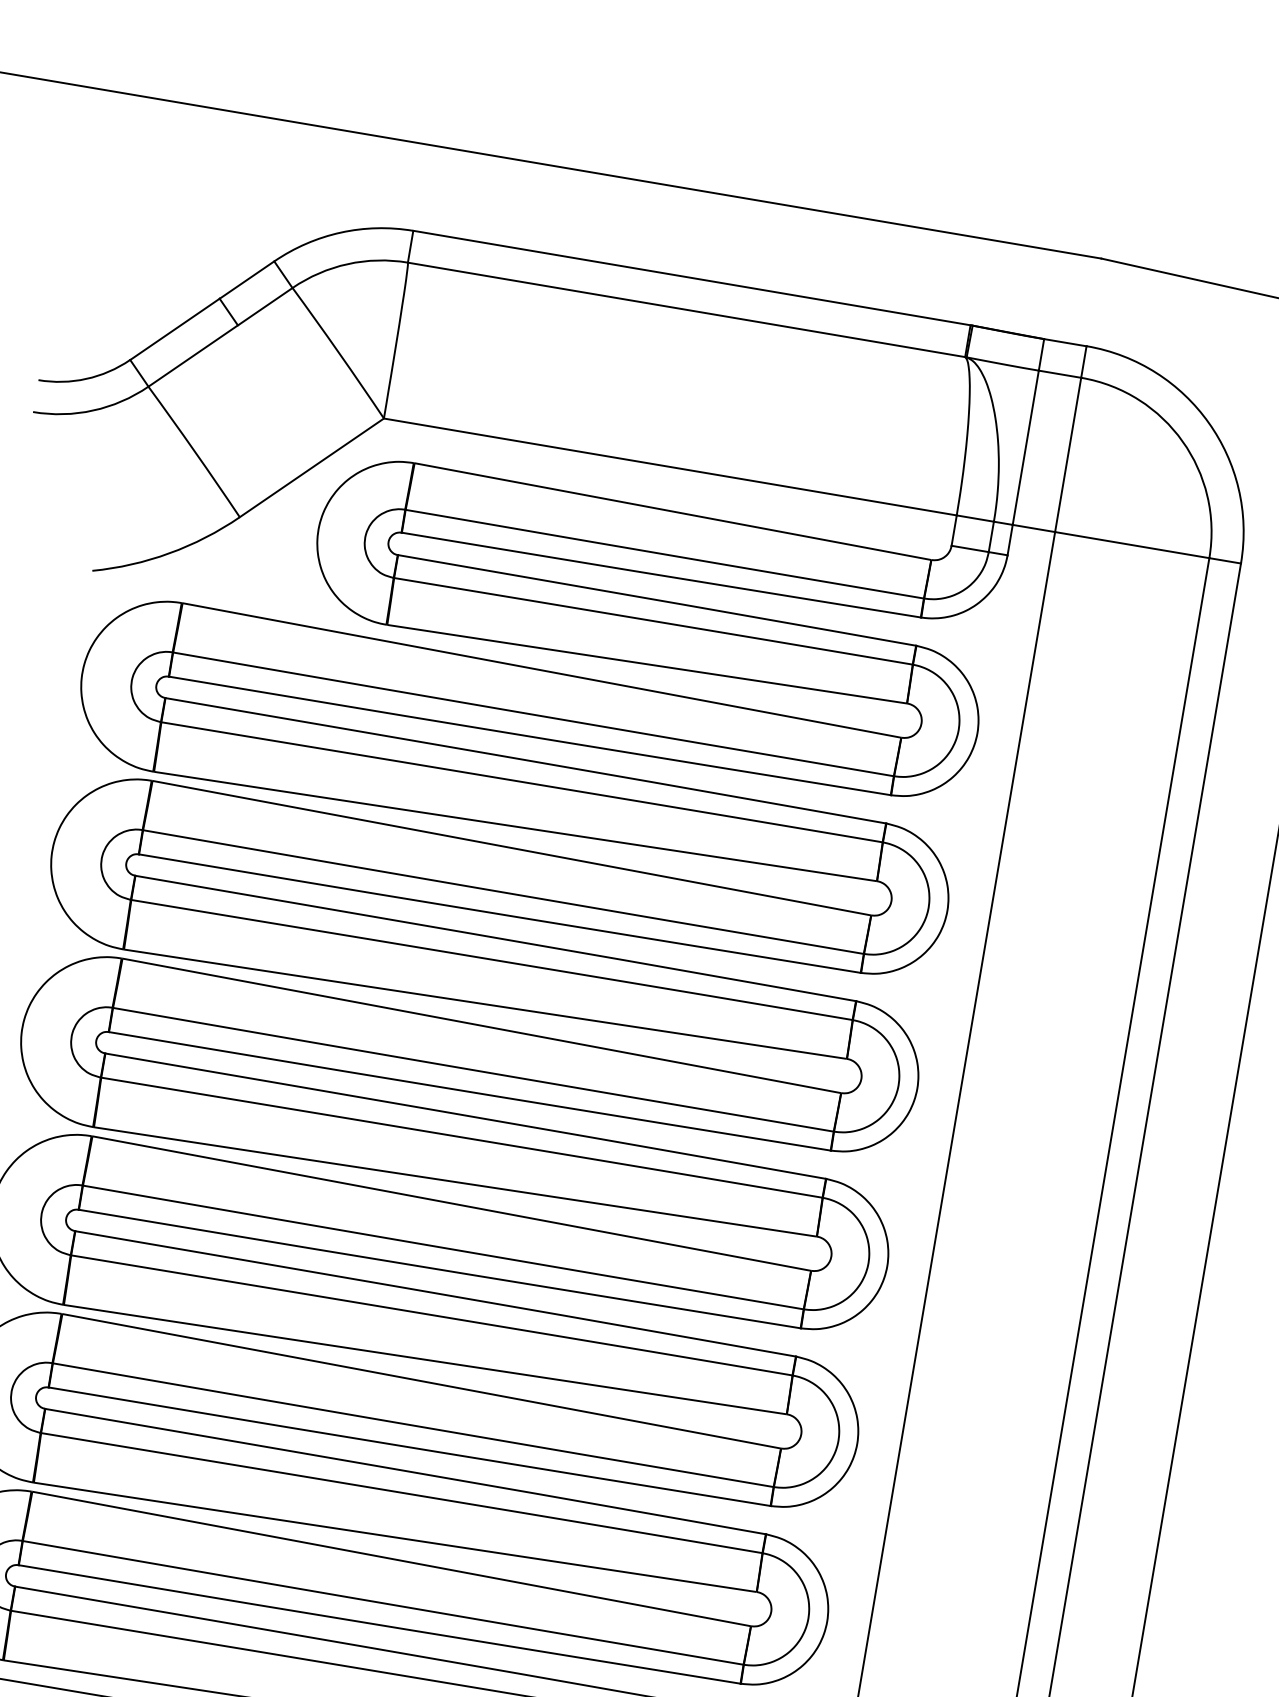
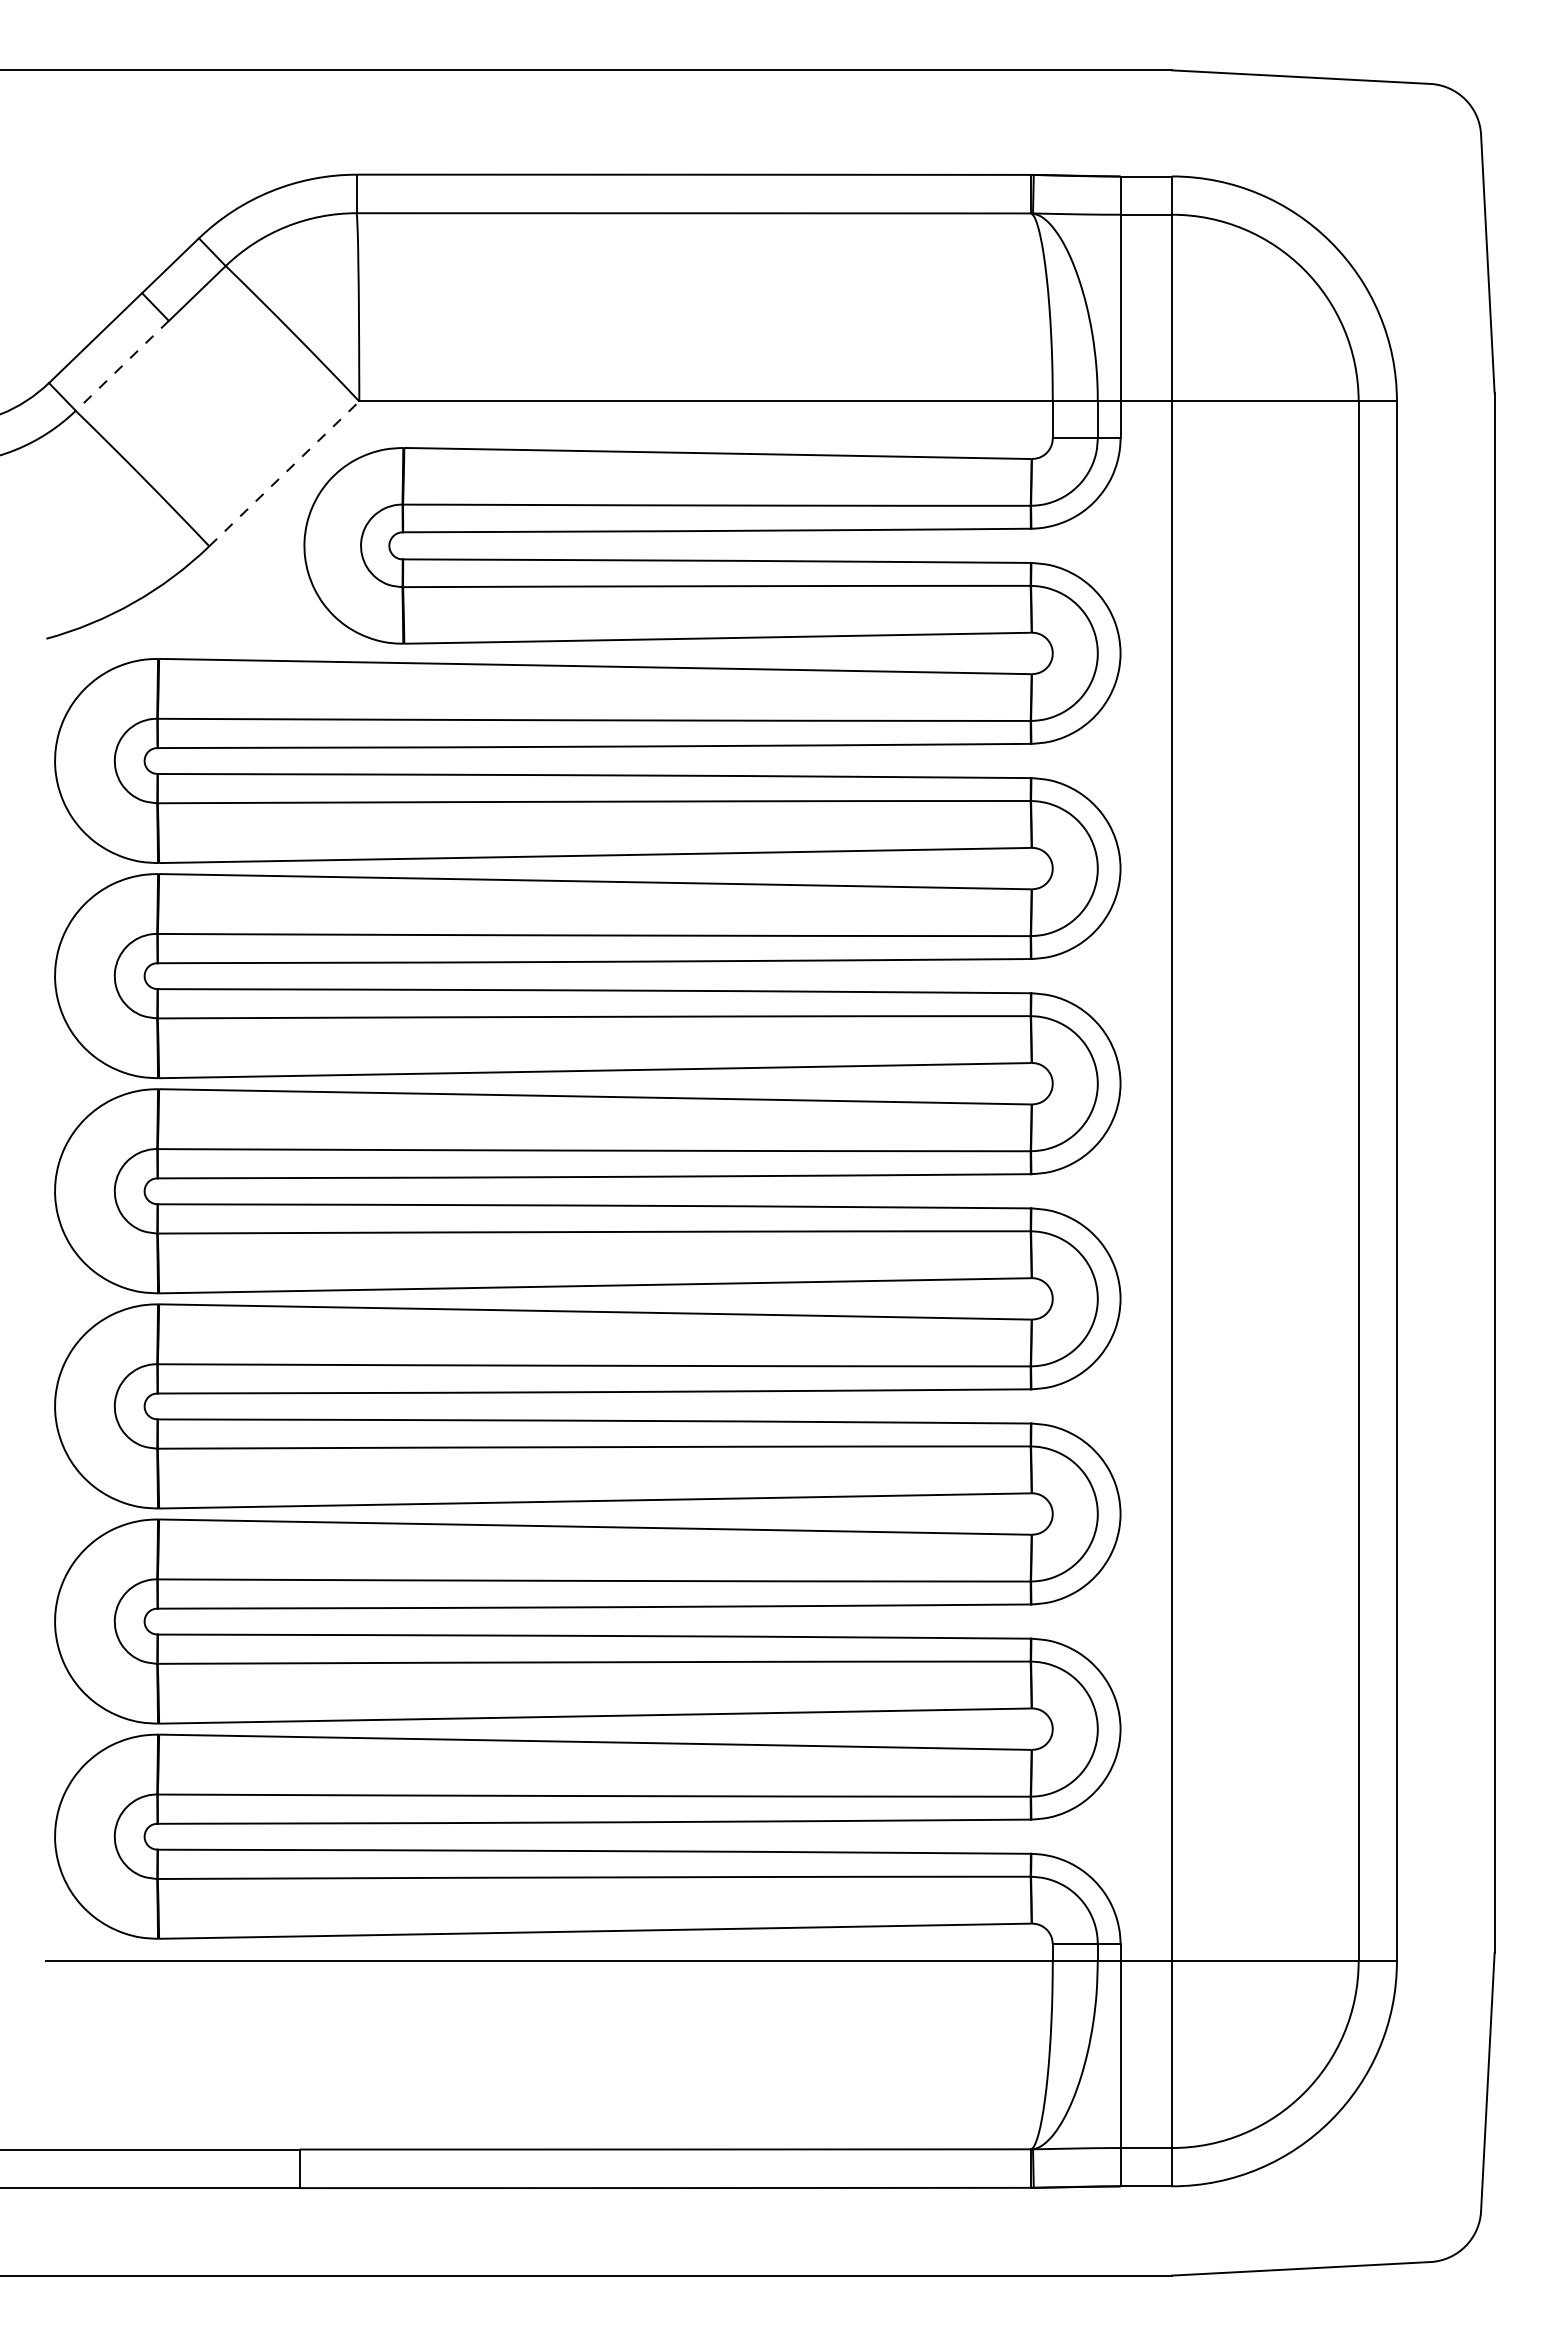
line: (193, 355) -> (122, 365), solid -> dashed
line: (312, 467) -> (284, 473), solid -> dashed

